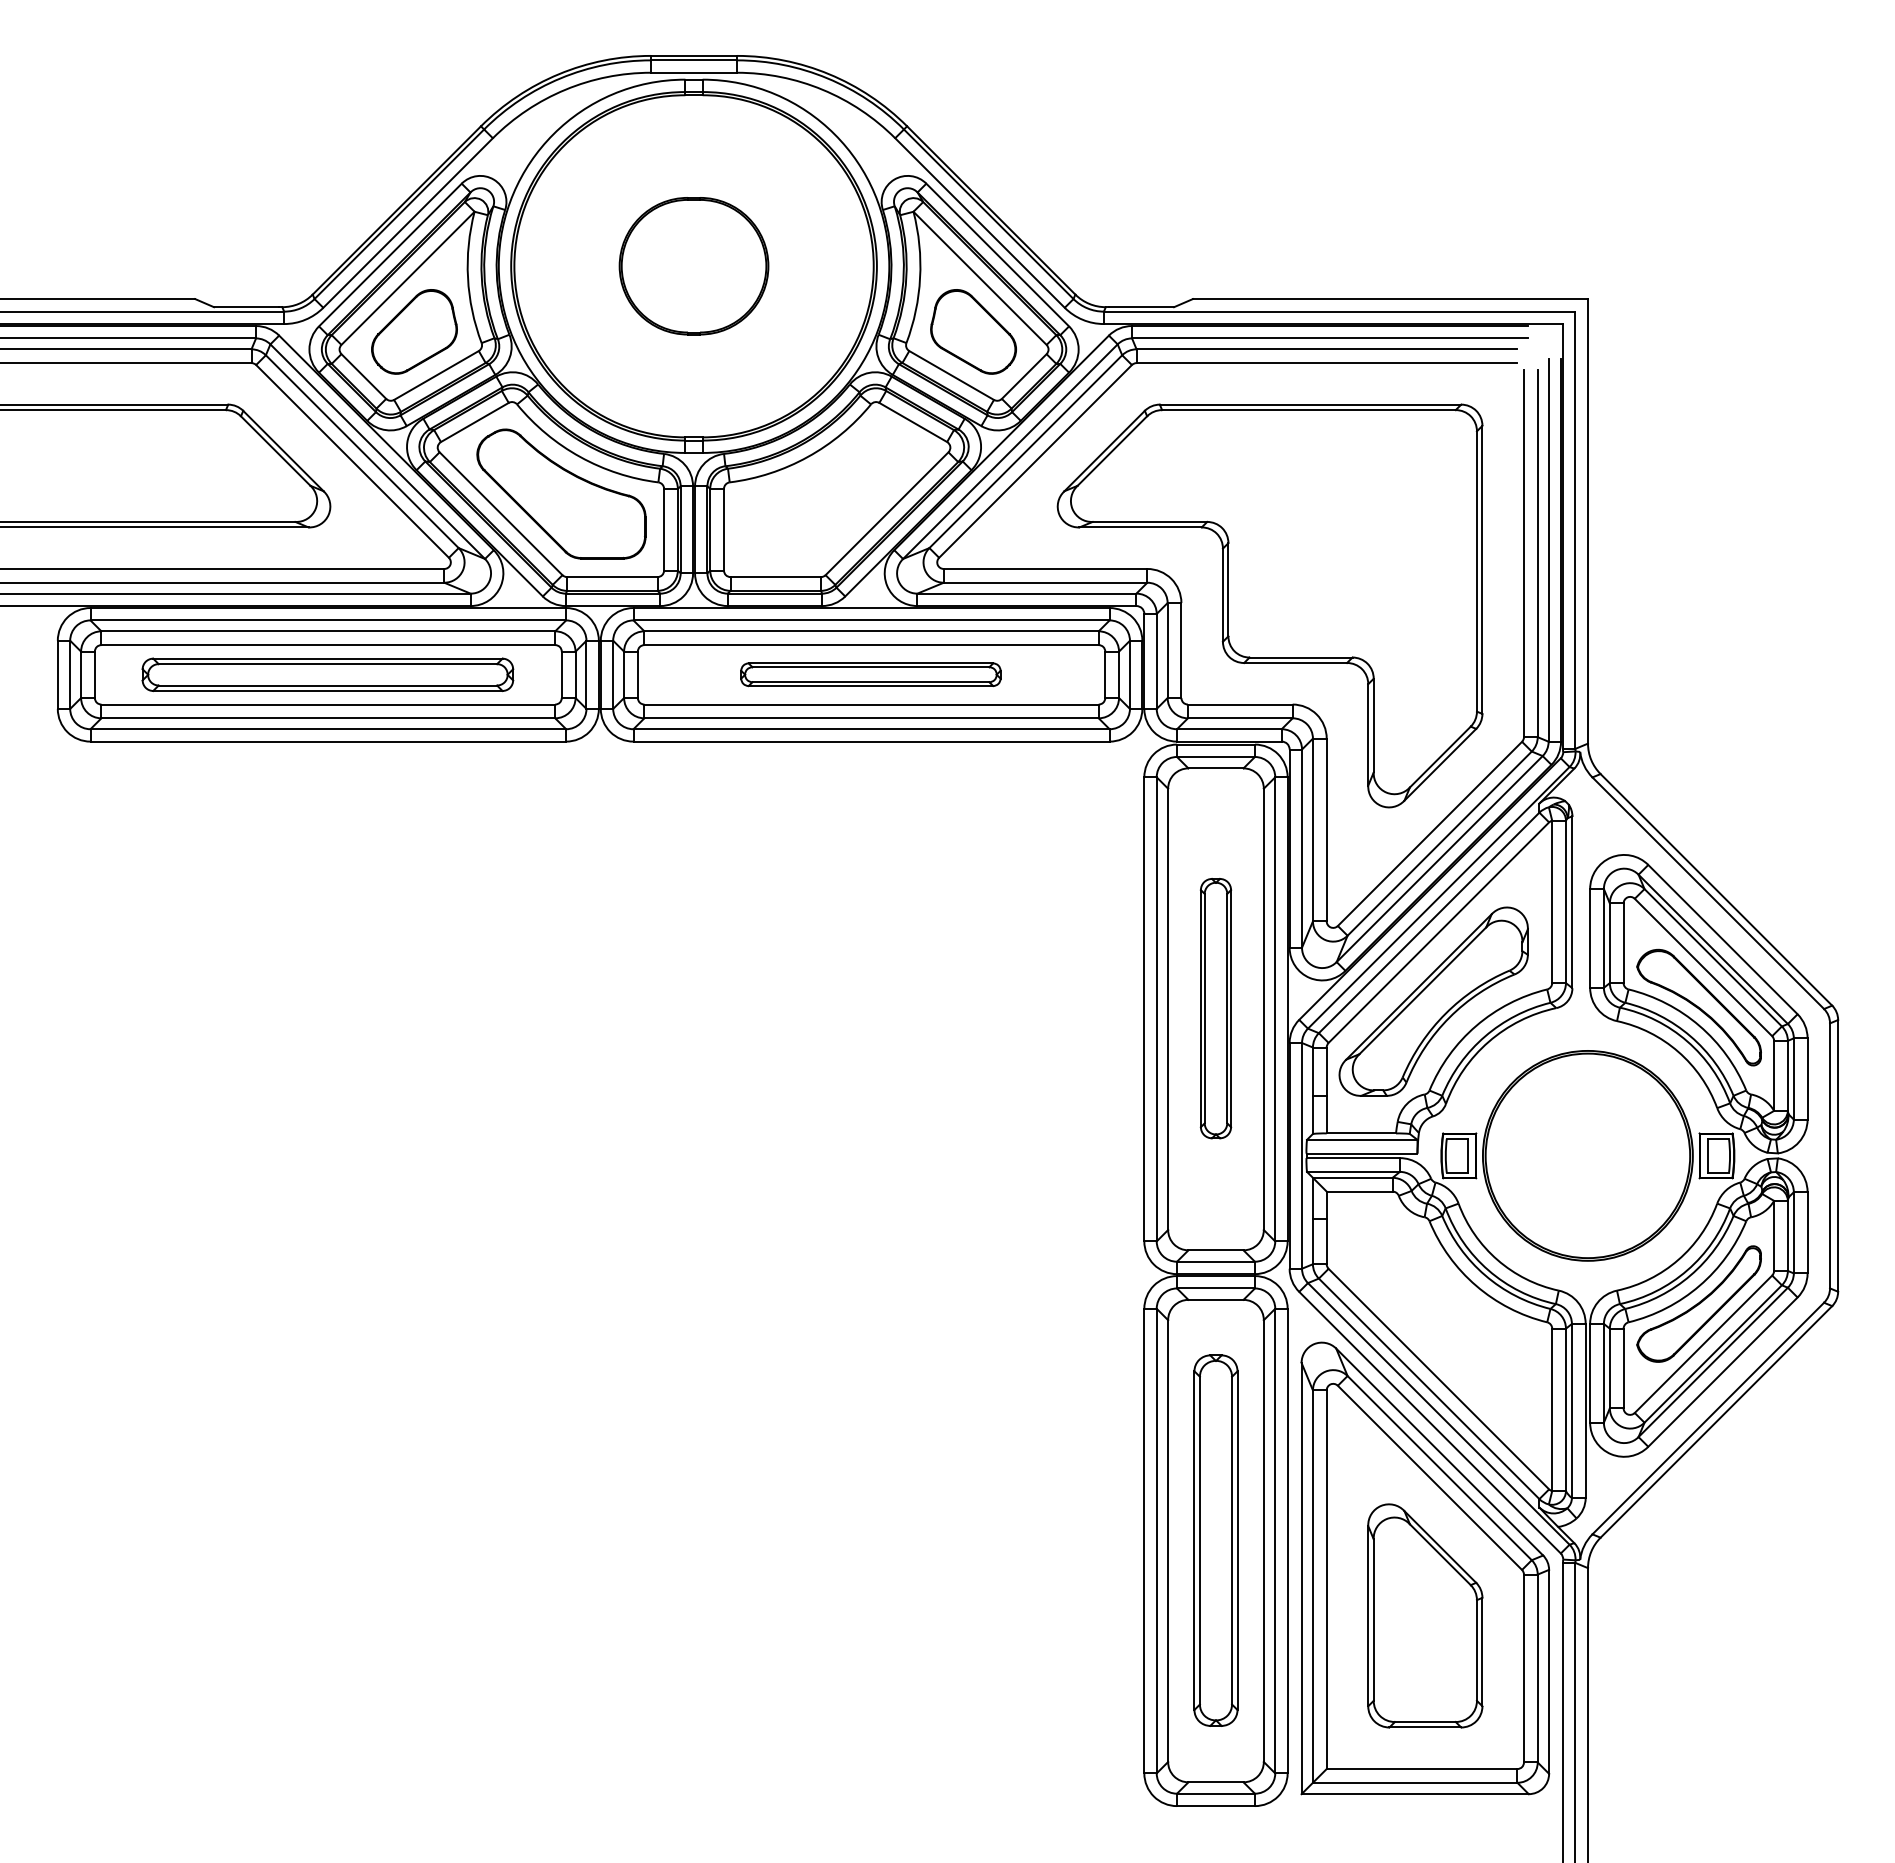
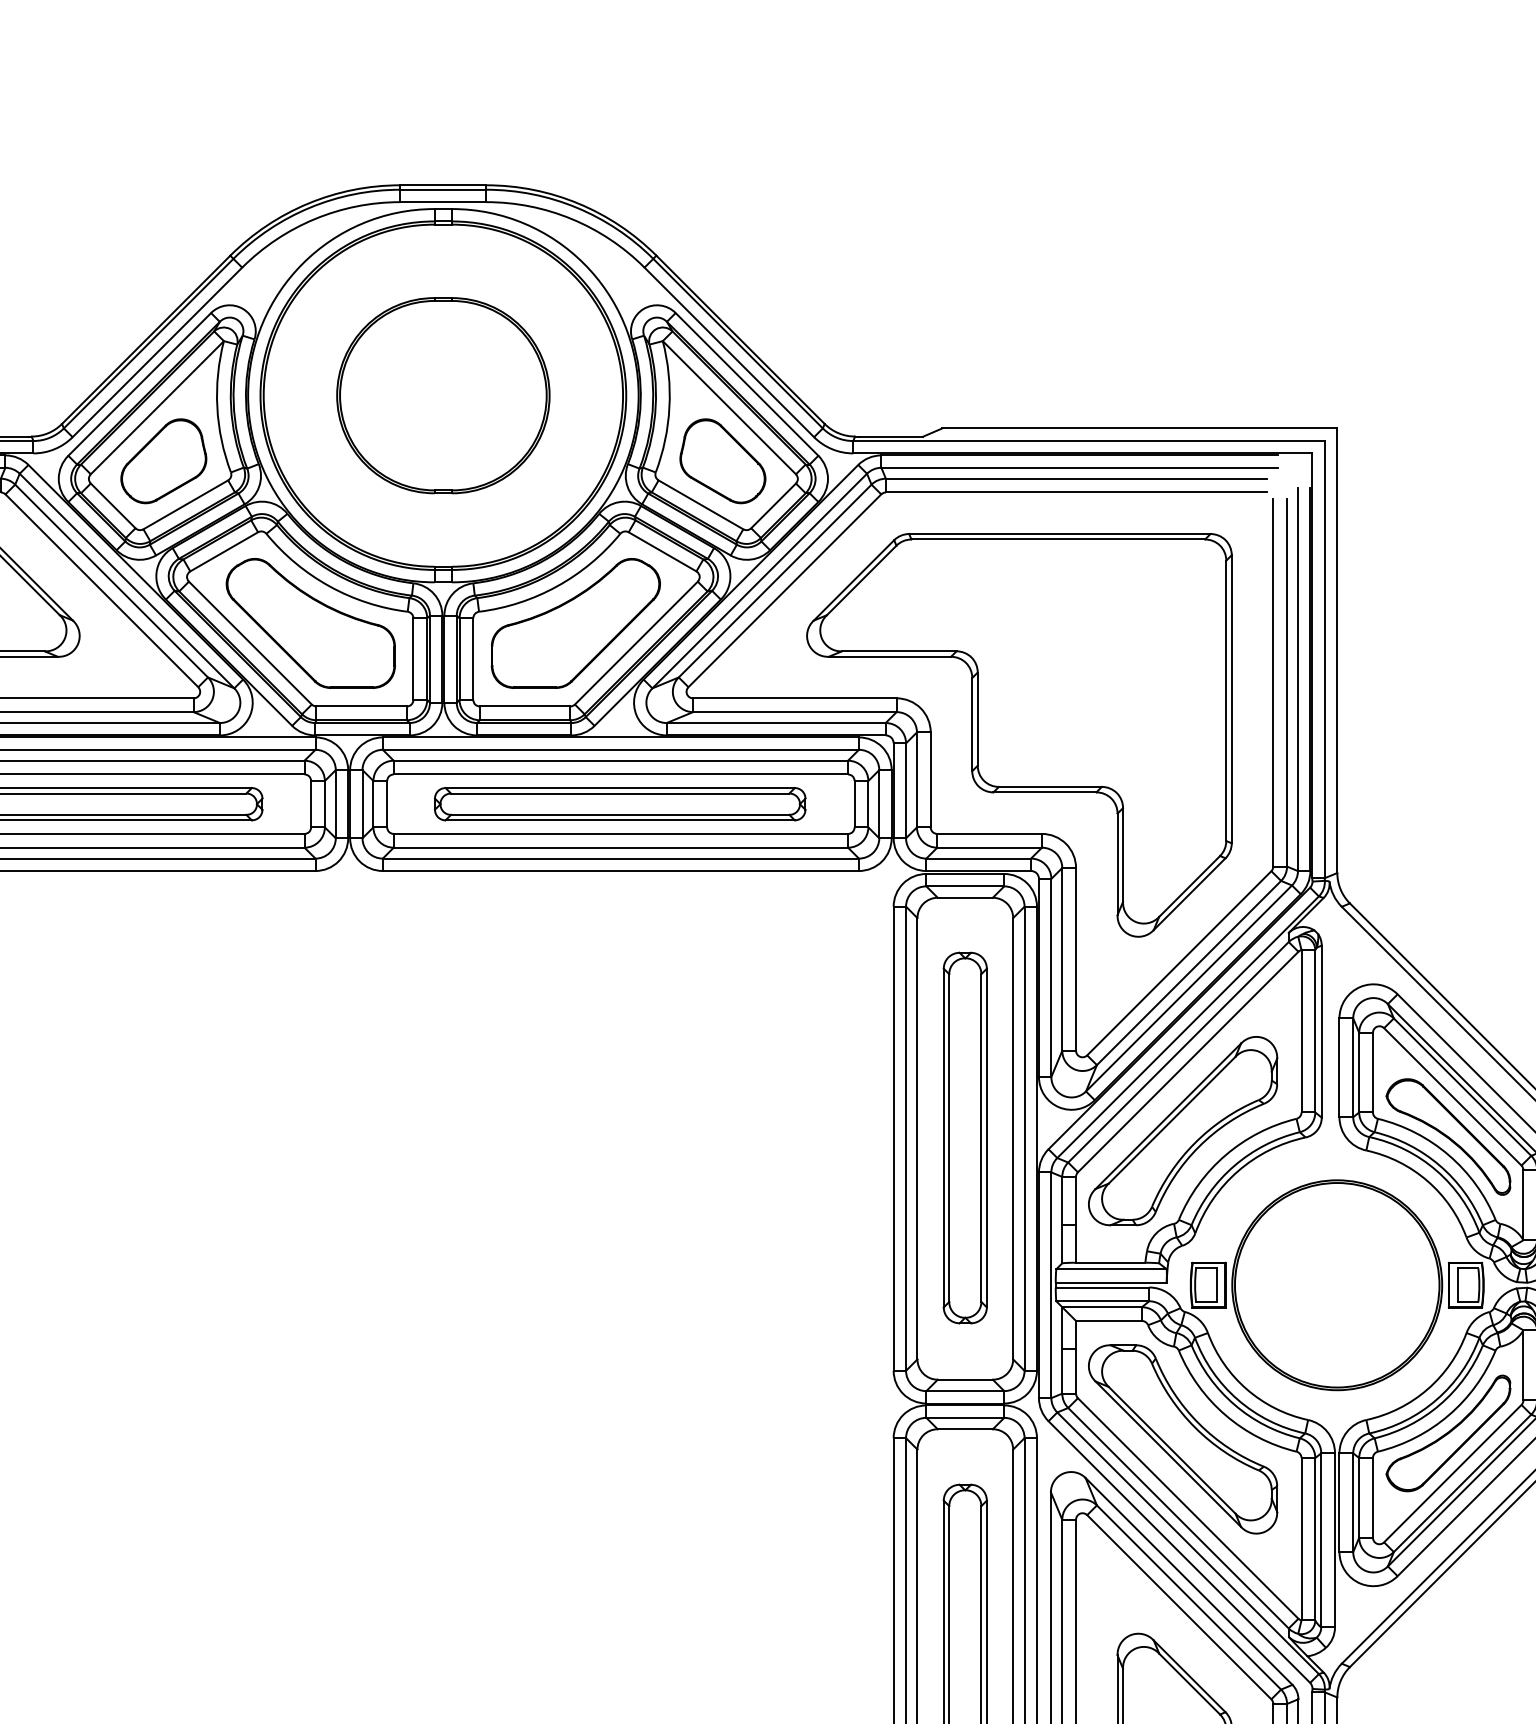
part: (693, 265) -> (442, 394), size x1.43
part: (826, 493) -> (575, 622), added
part: (870, 674) -> (619, 803), size x1.43
part: (1215, 1008) -> (964, 1137), size x1.43
part: (1433, 1309) -> (1182, 1438), added

